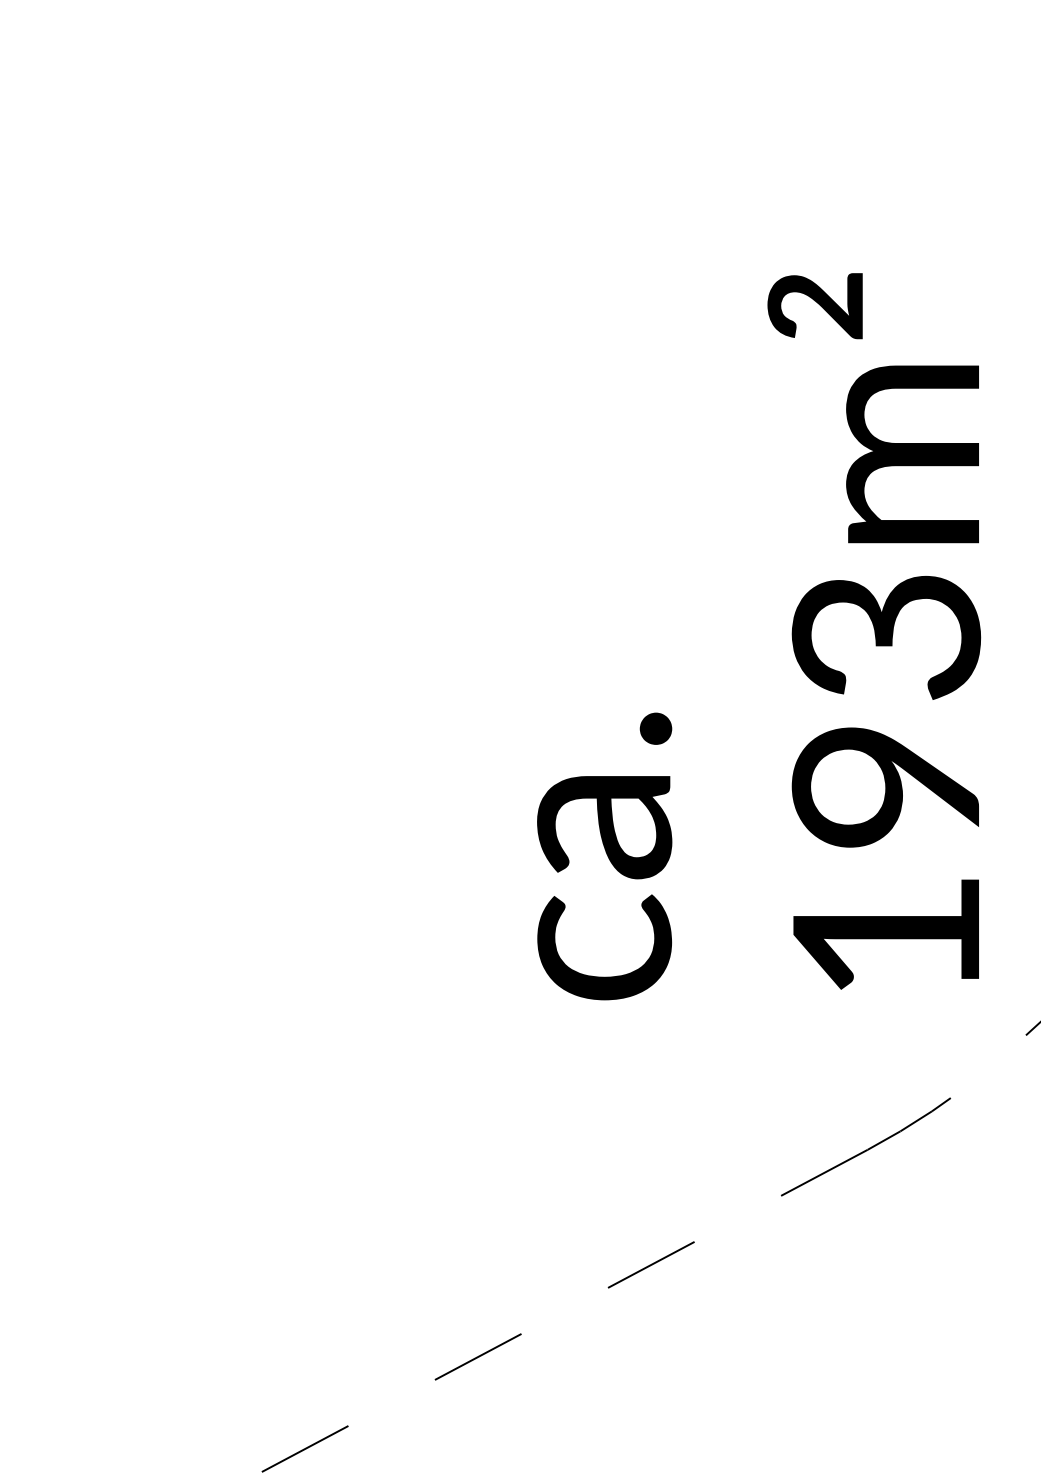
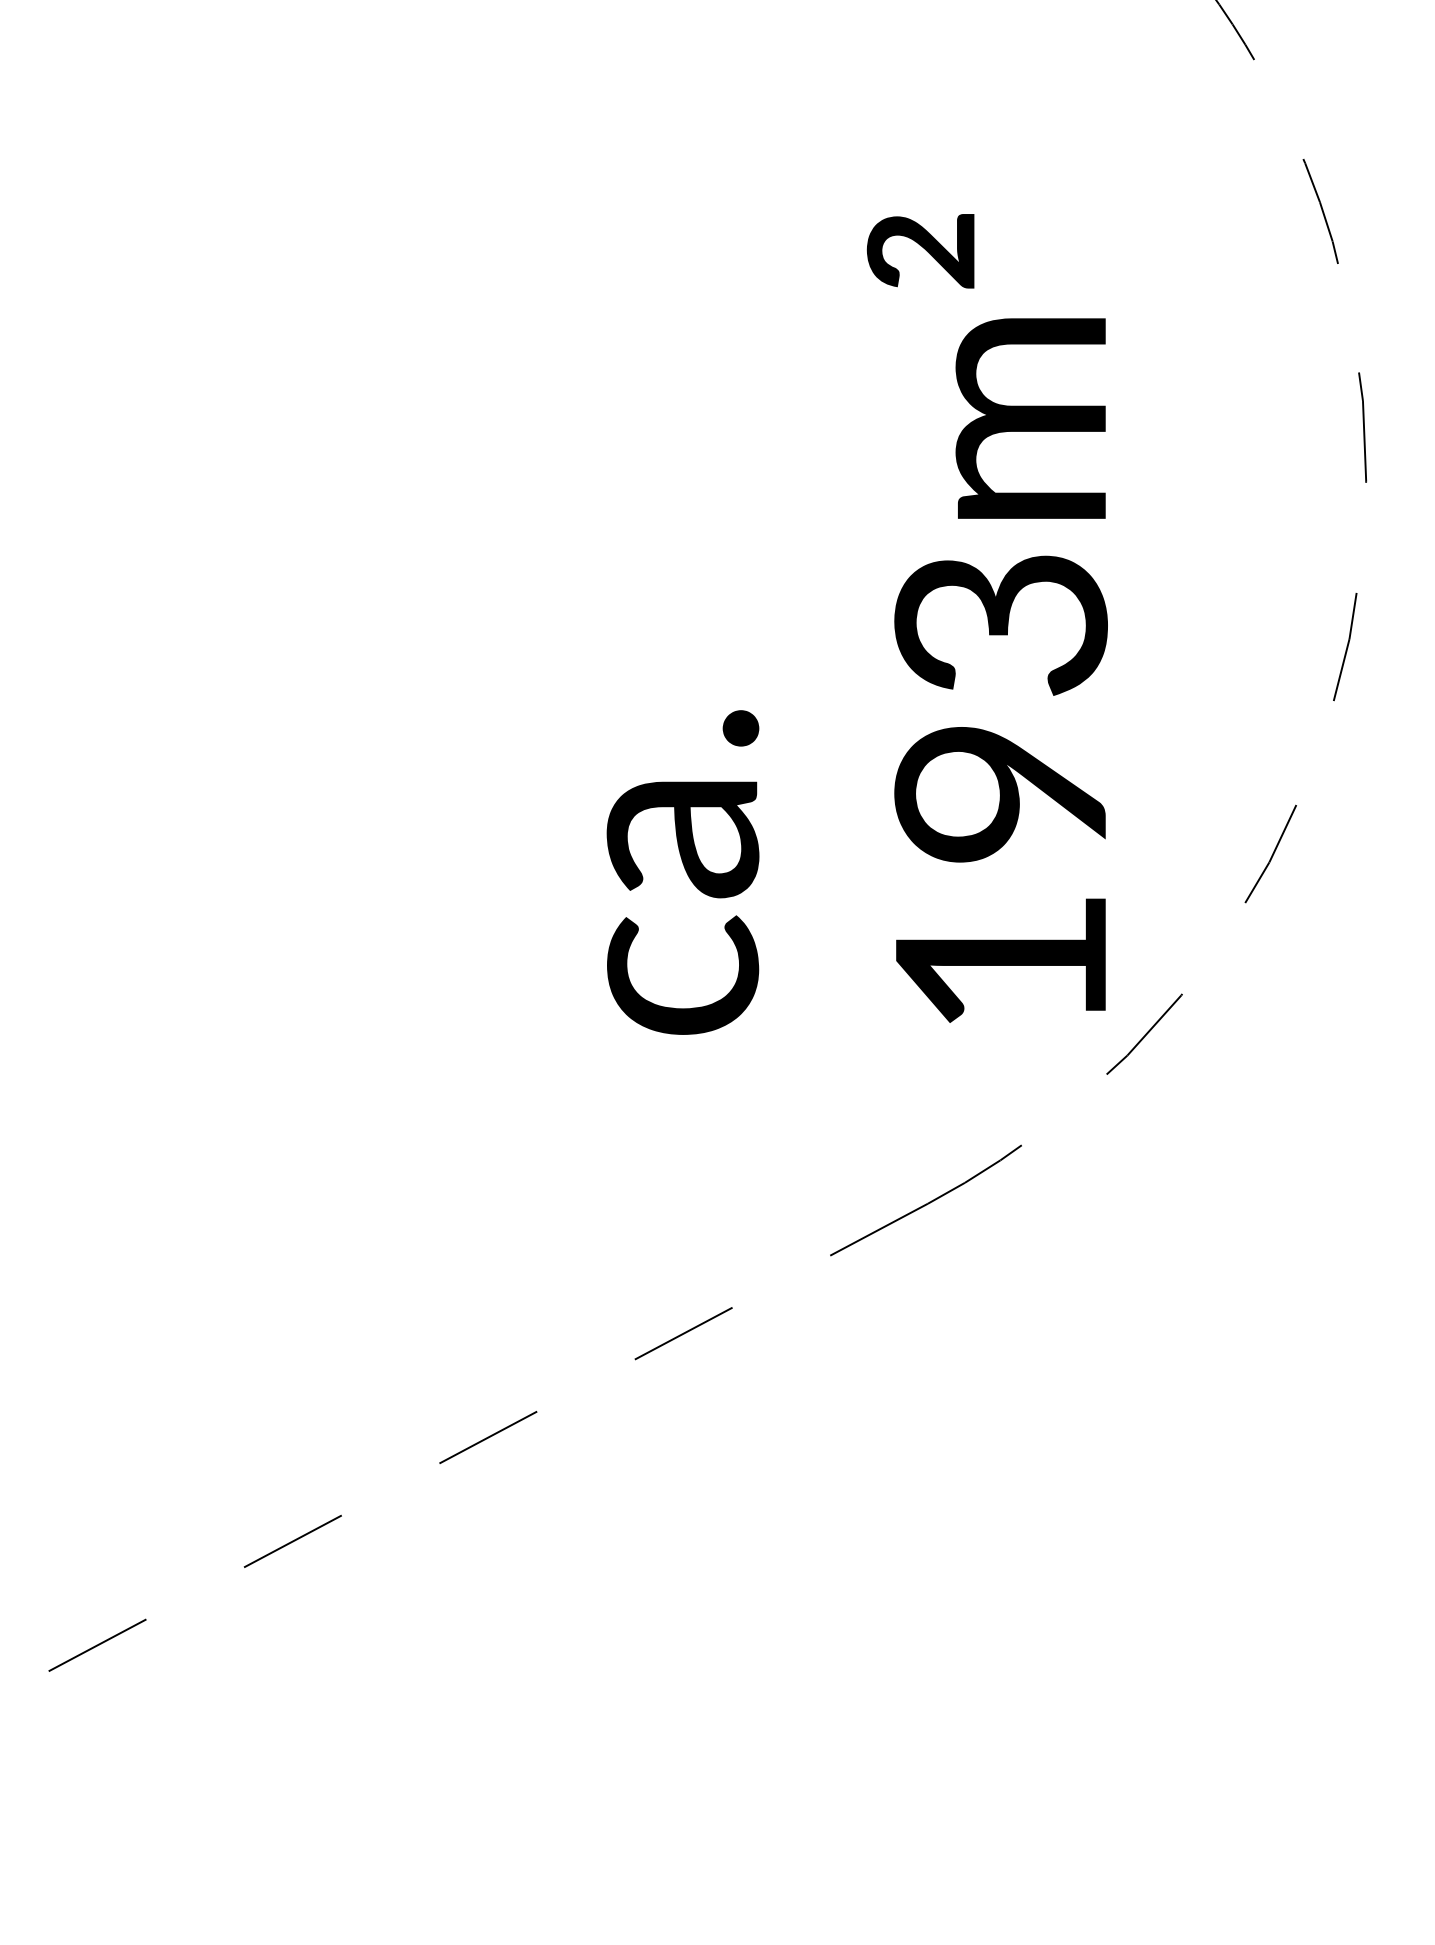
text: (758, 636) -> (856, 624), moved

